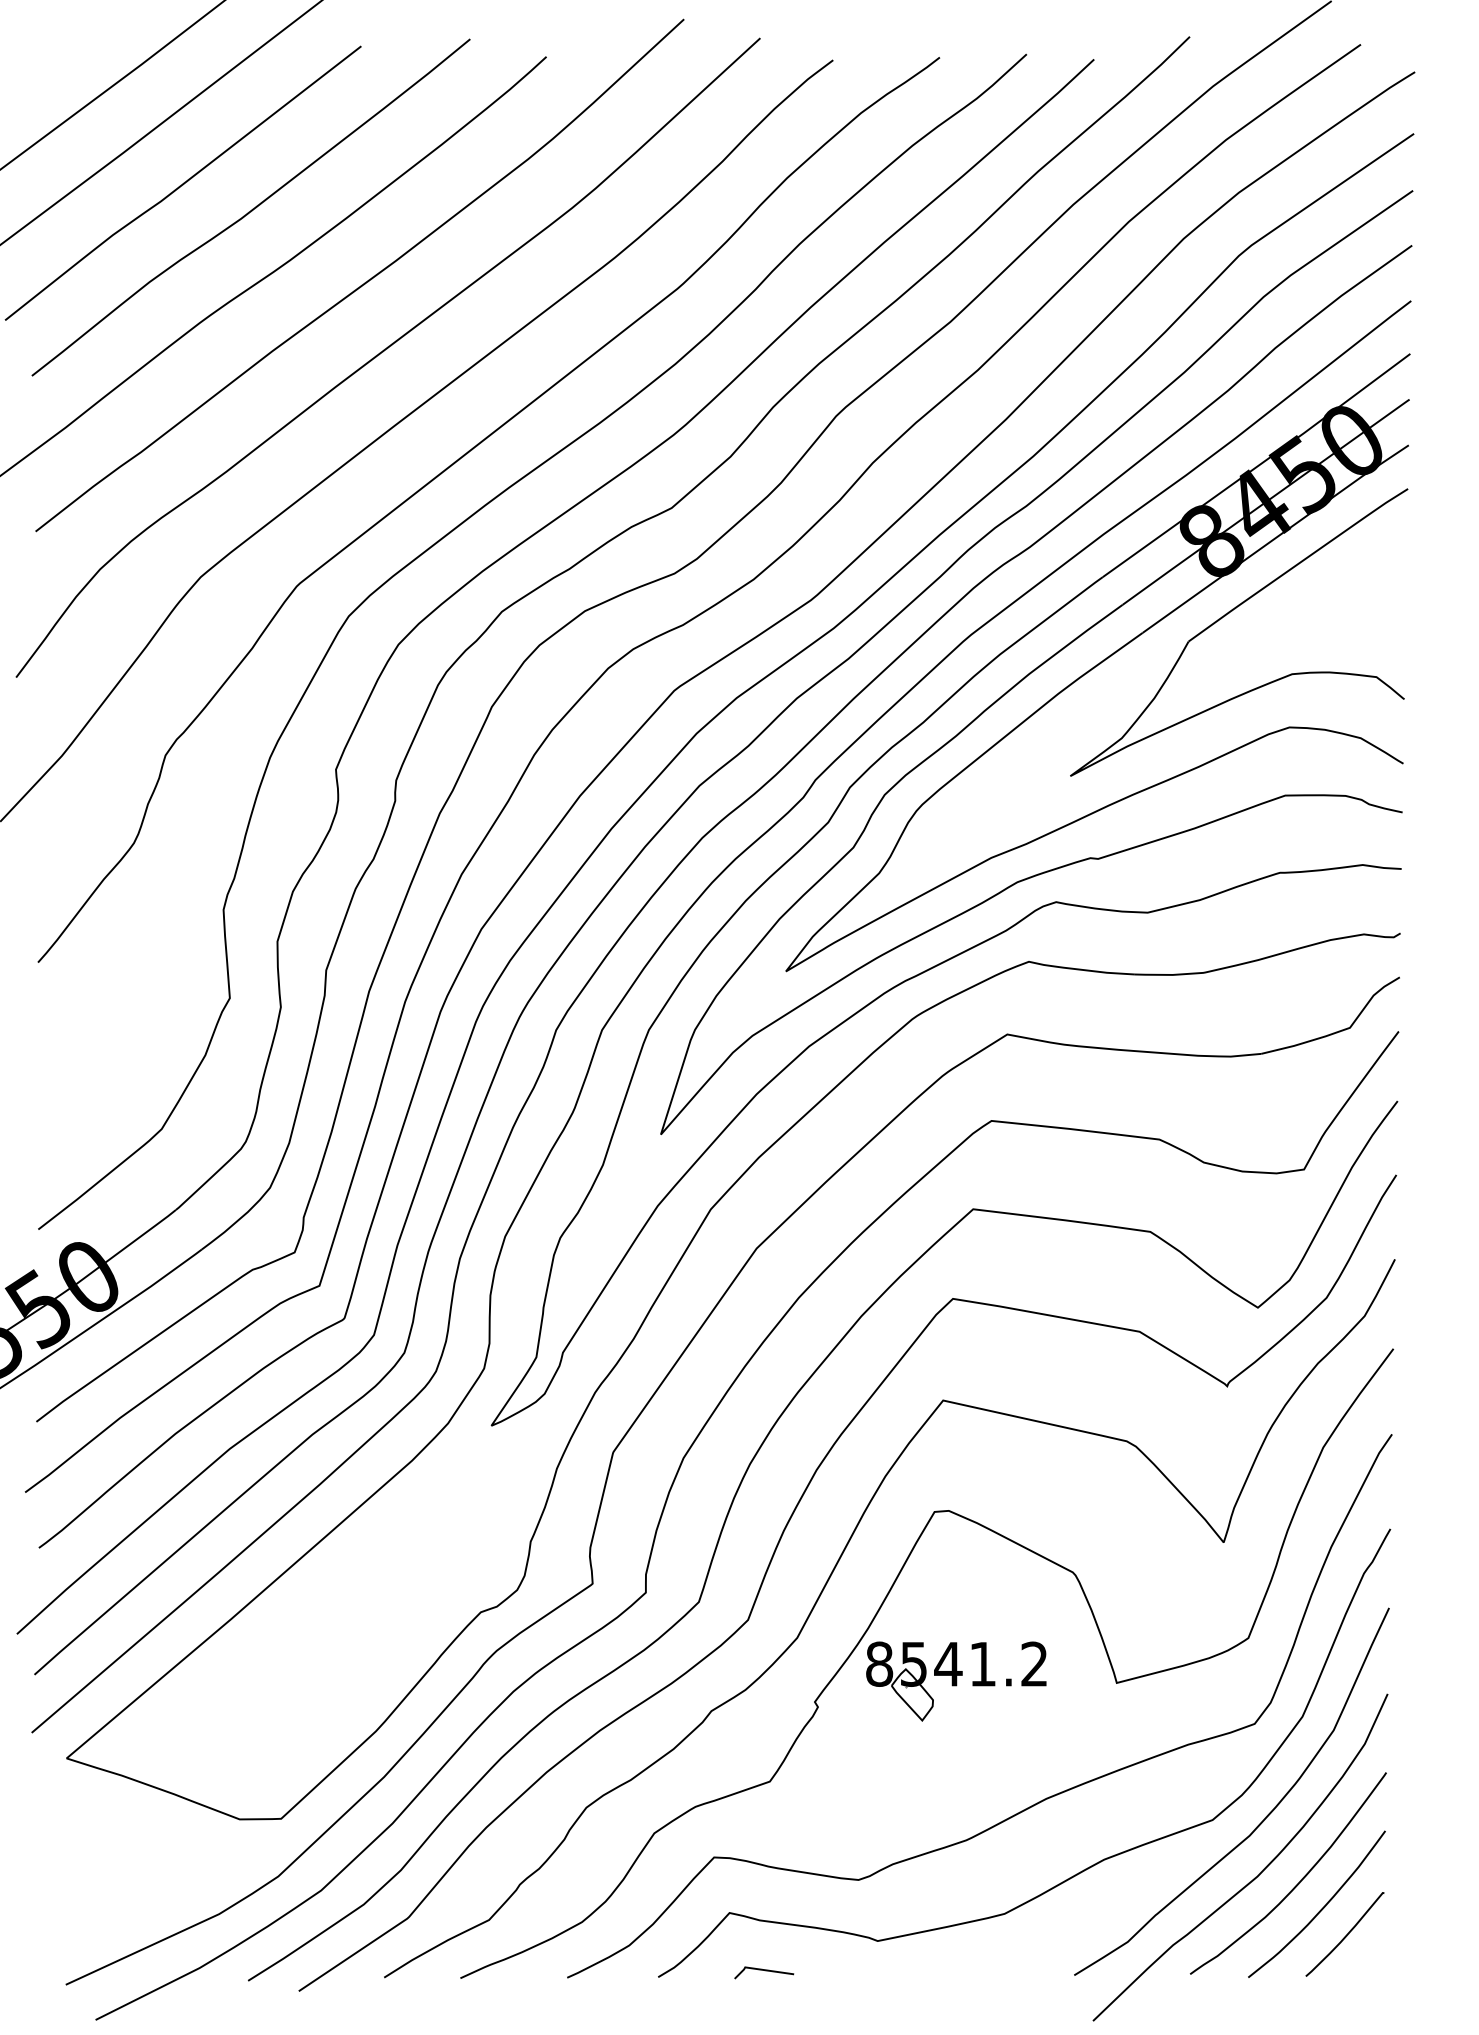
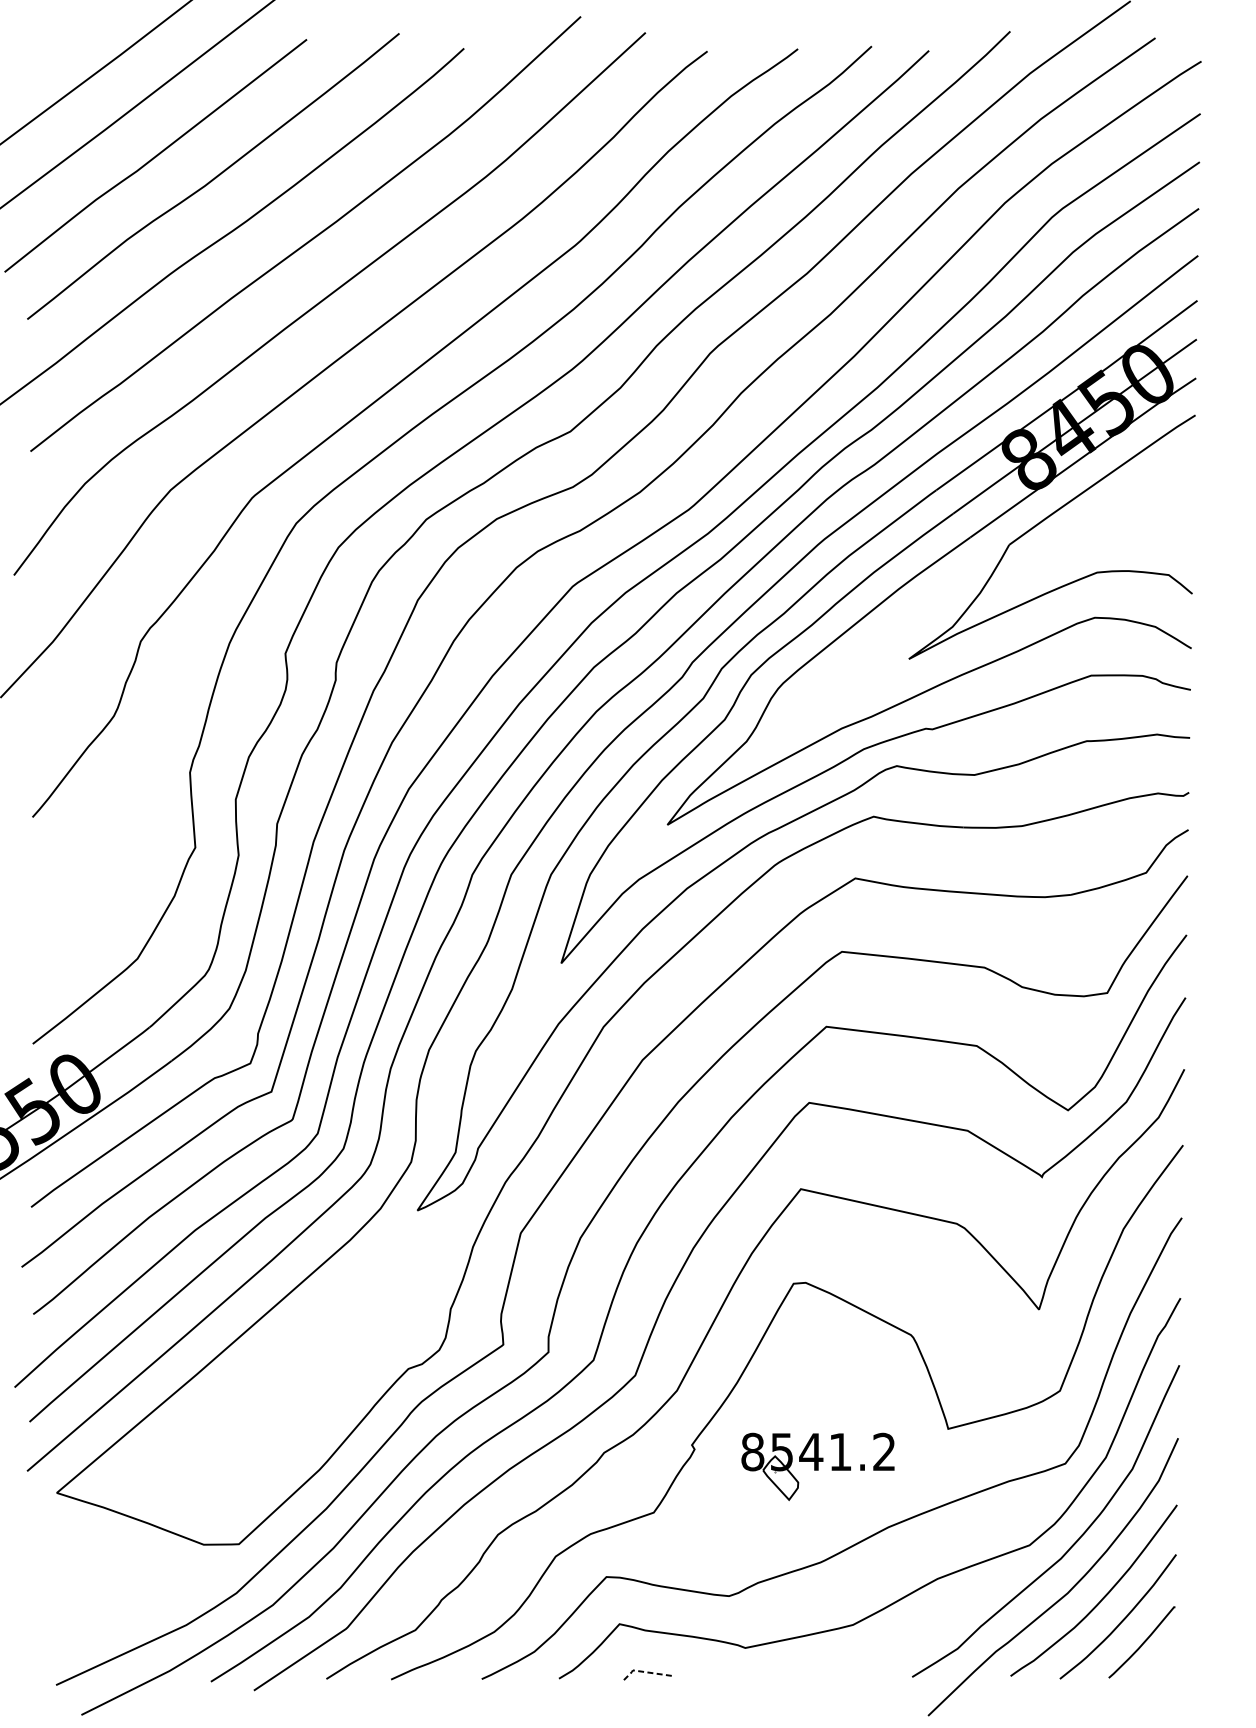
part: (956, 1681) -> (818, 1466), moved
line: (760, 1969) -> (645, 1672), solid -> dashed

